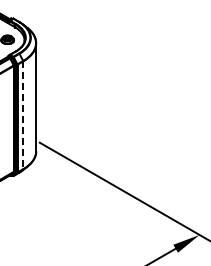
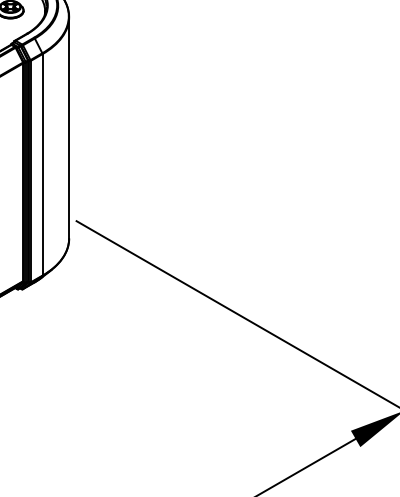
line: (23, 115) -> (43, 165), dashed -> solid

